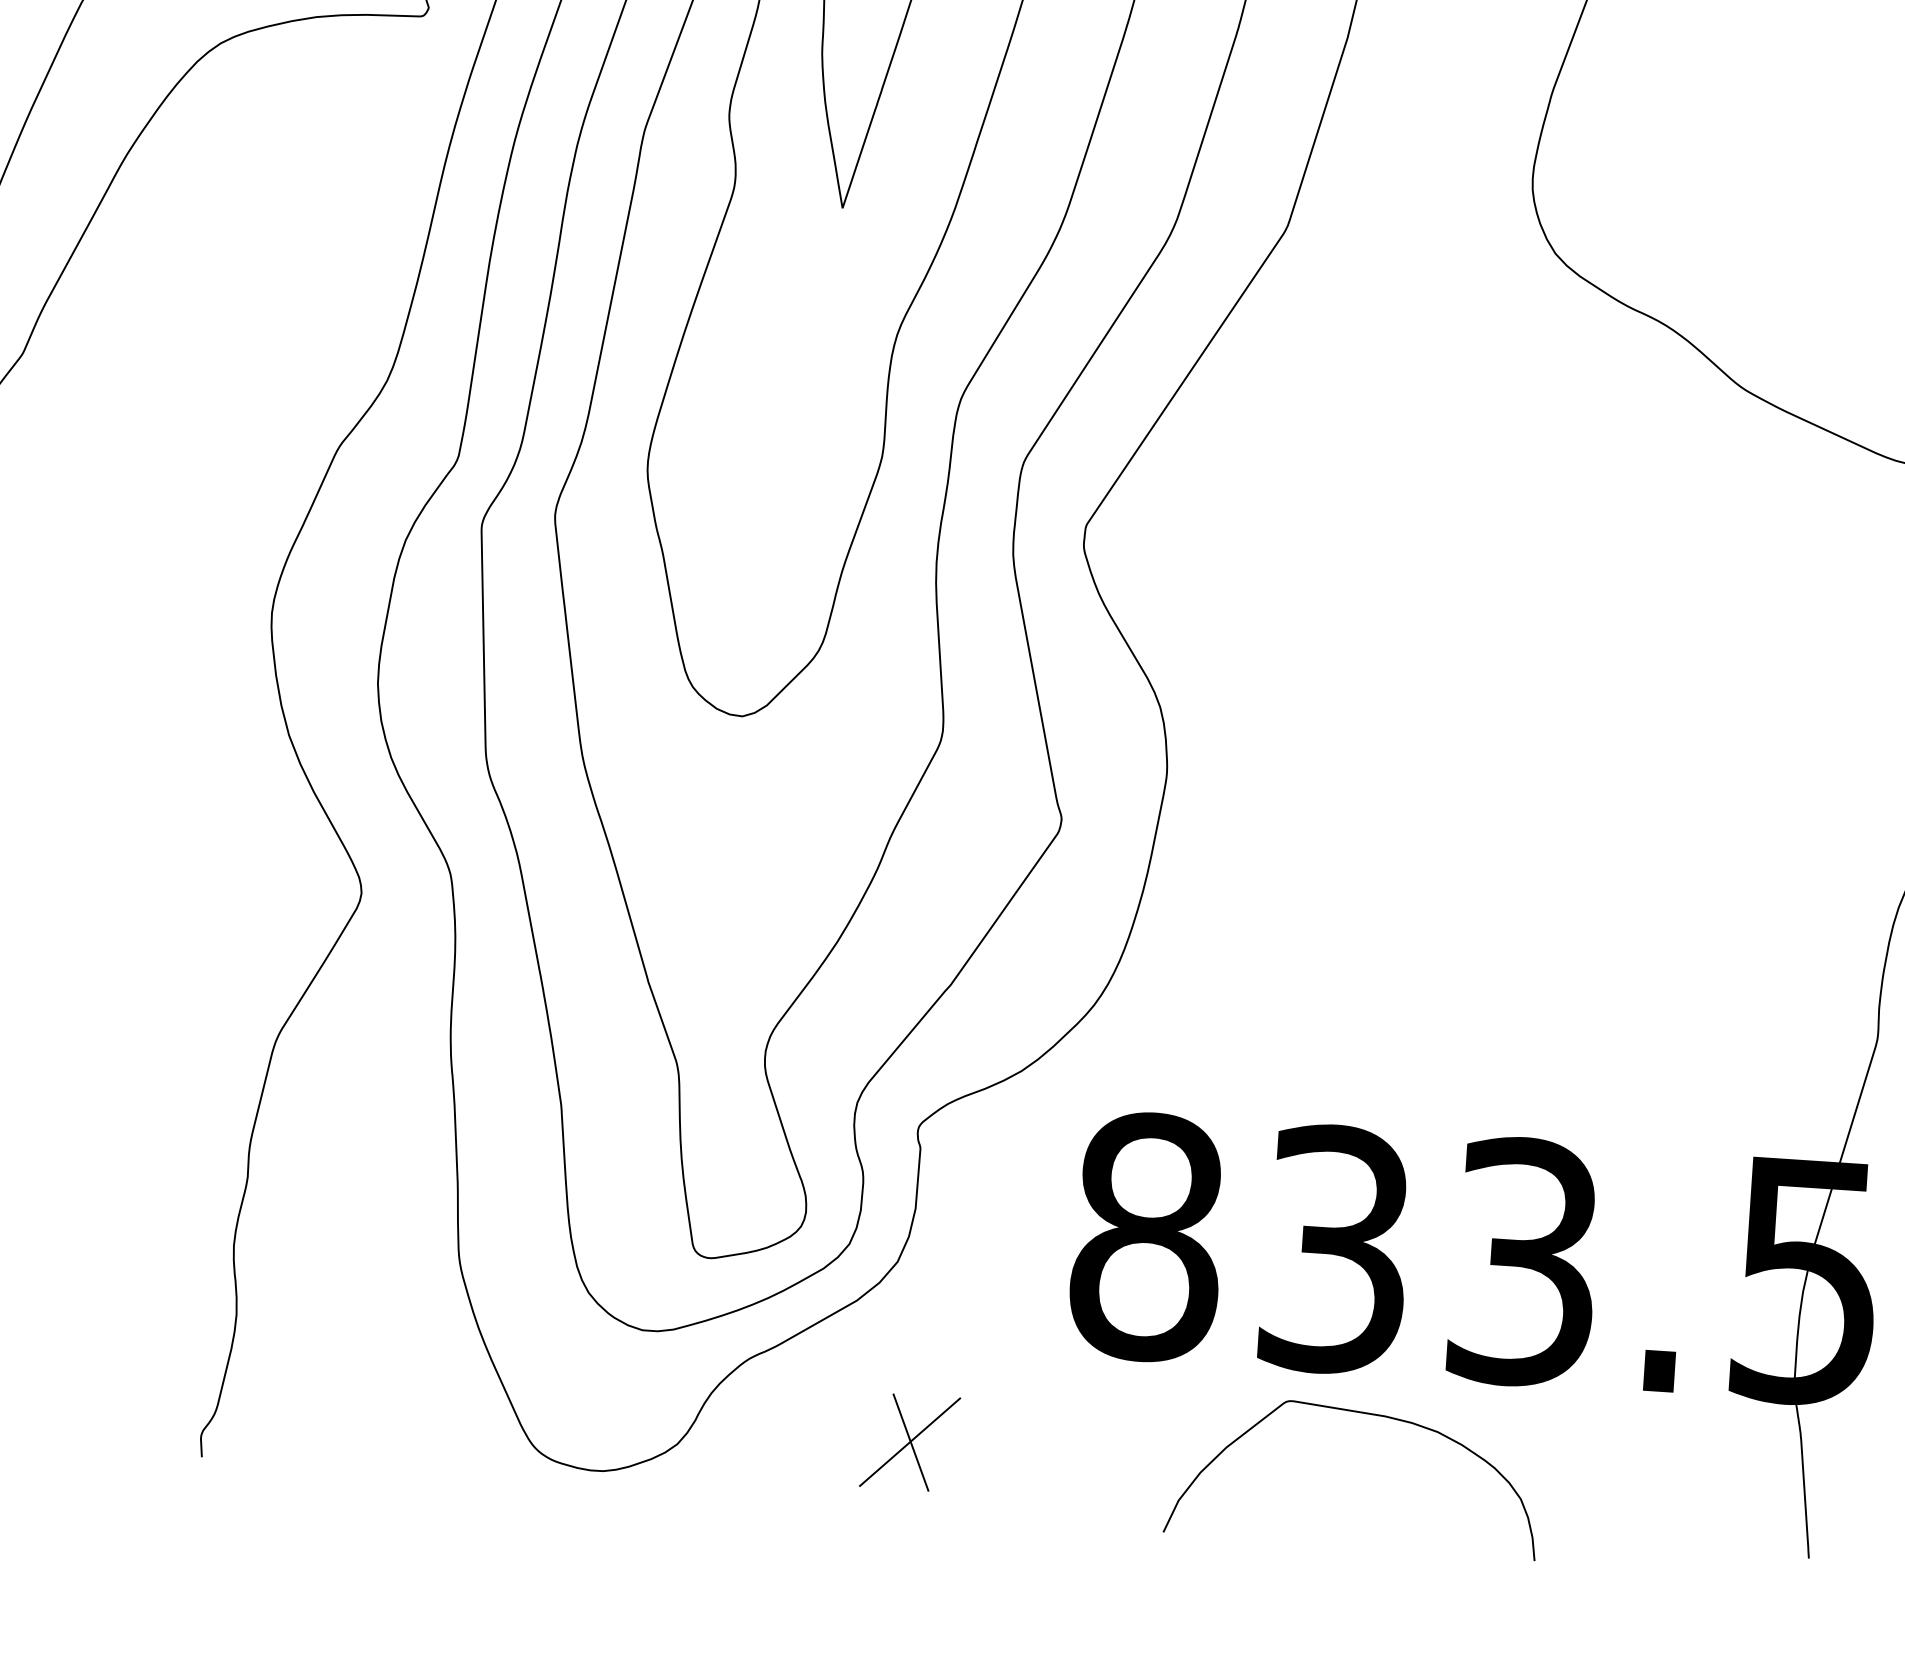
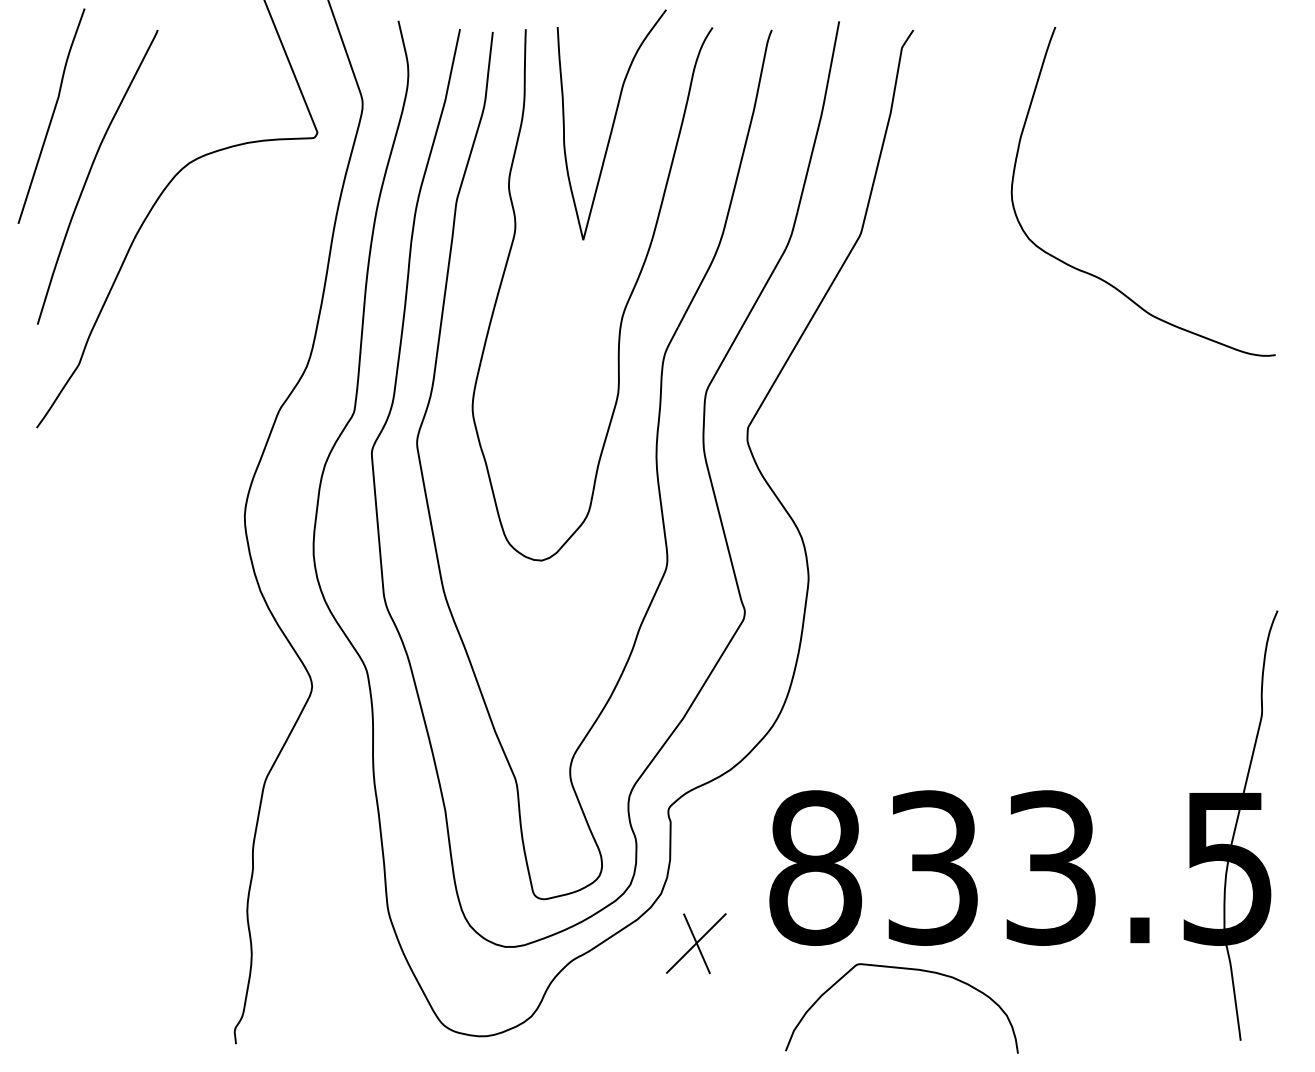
curve: (1358, 1414) -> (902, 969), moved
part: (910, 1442) -> (696, 943), moved

